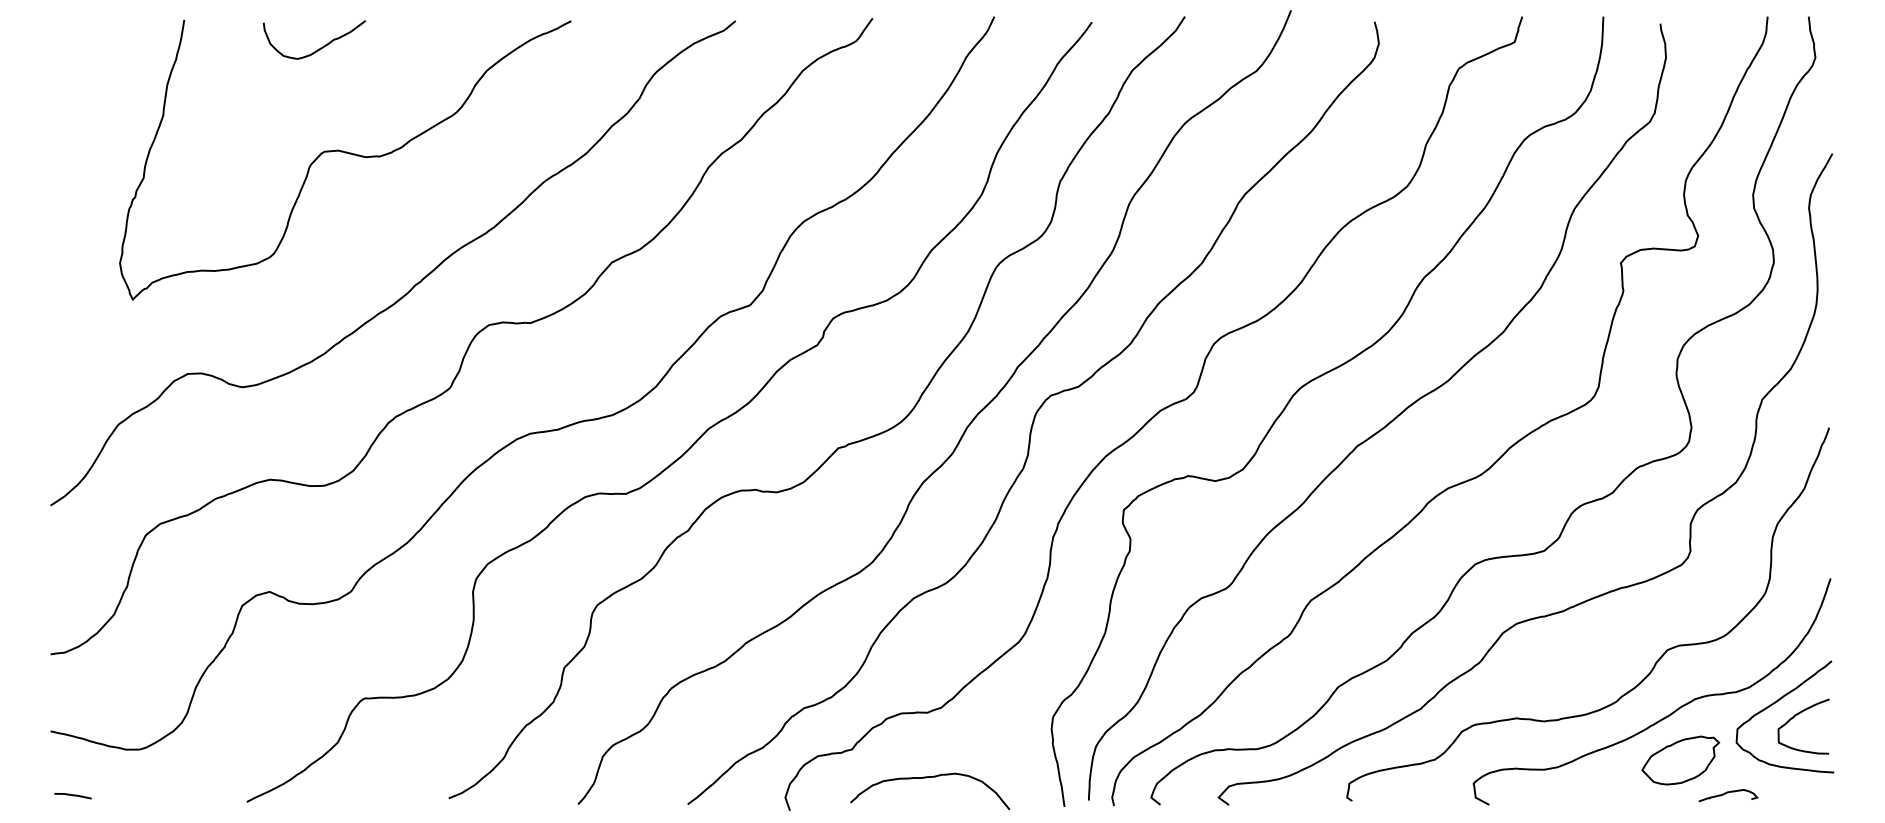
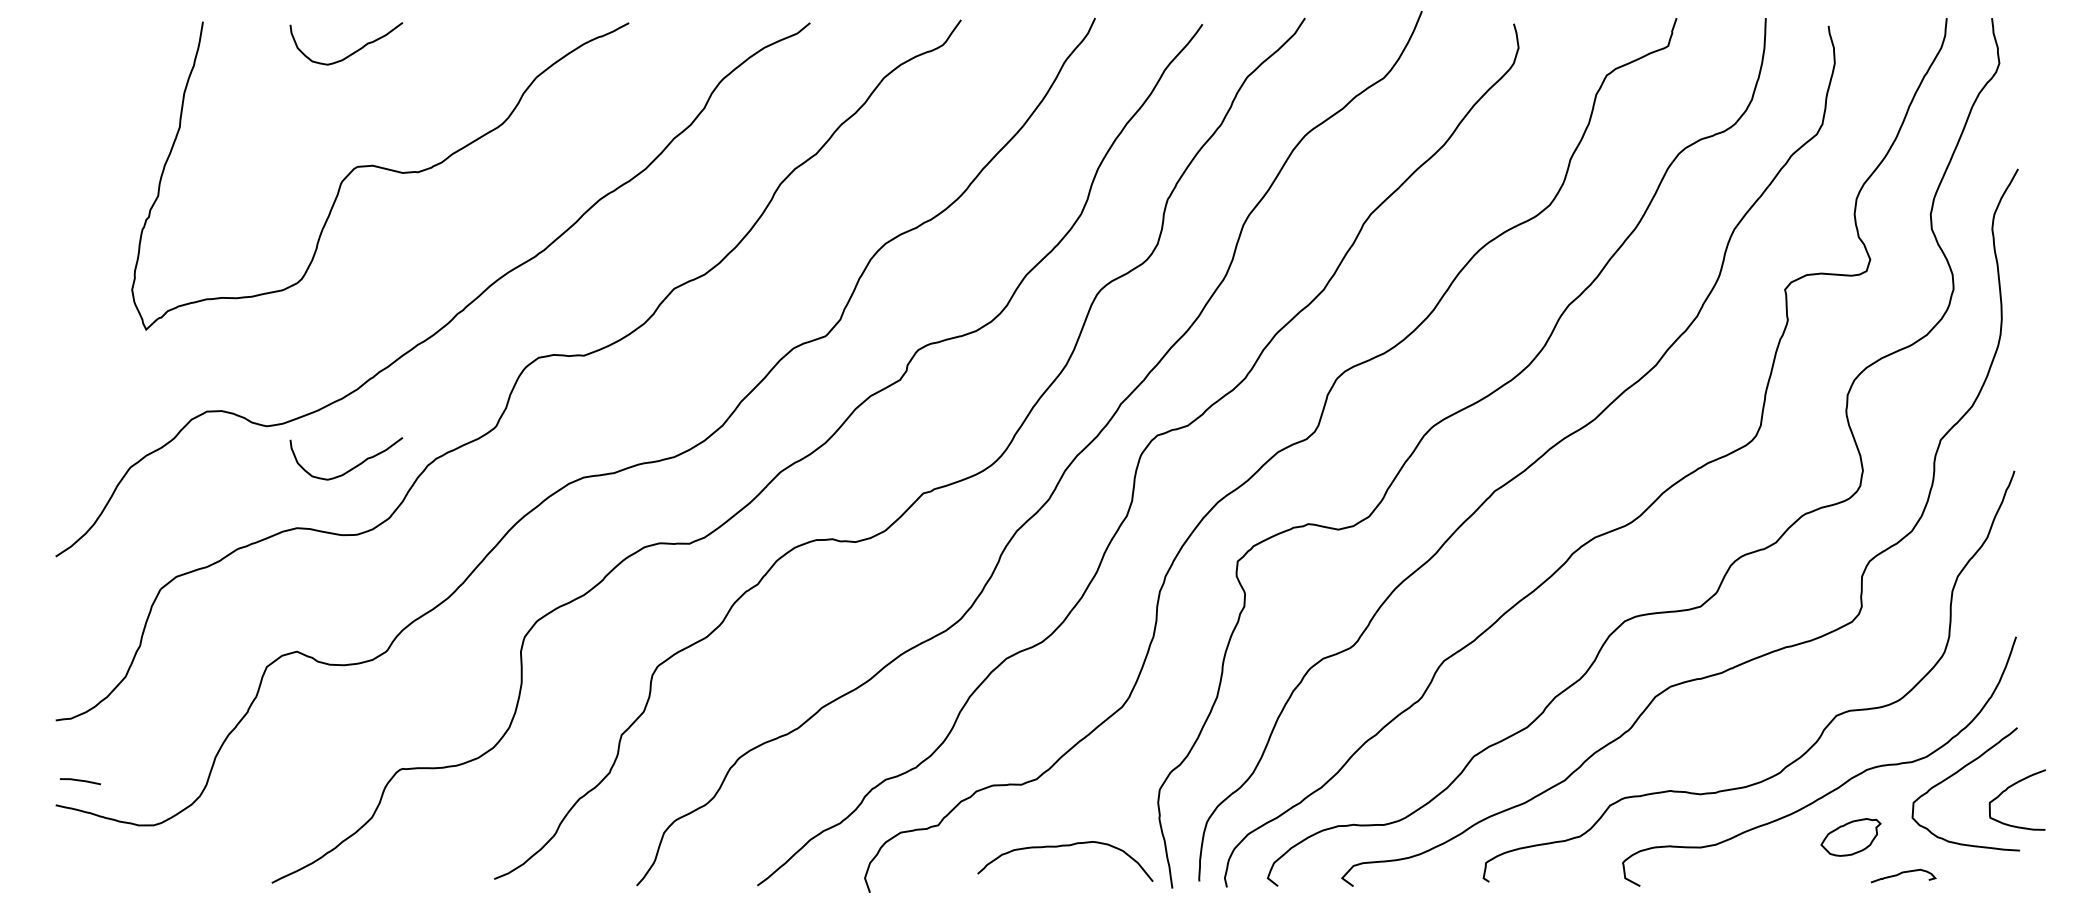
curve: (320, 424) -> (352, 467), added
curve: (1797, 715) -> (2010, 787), moved
part: (1680, 760) -> (1850, 837), size x0.7
curve: (930, 777) -> (1065, 846), moved
line: (73, 796) -> (80, 781), moved

